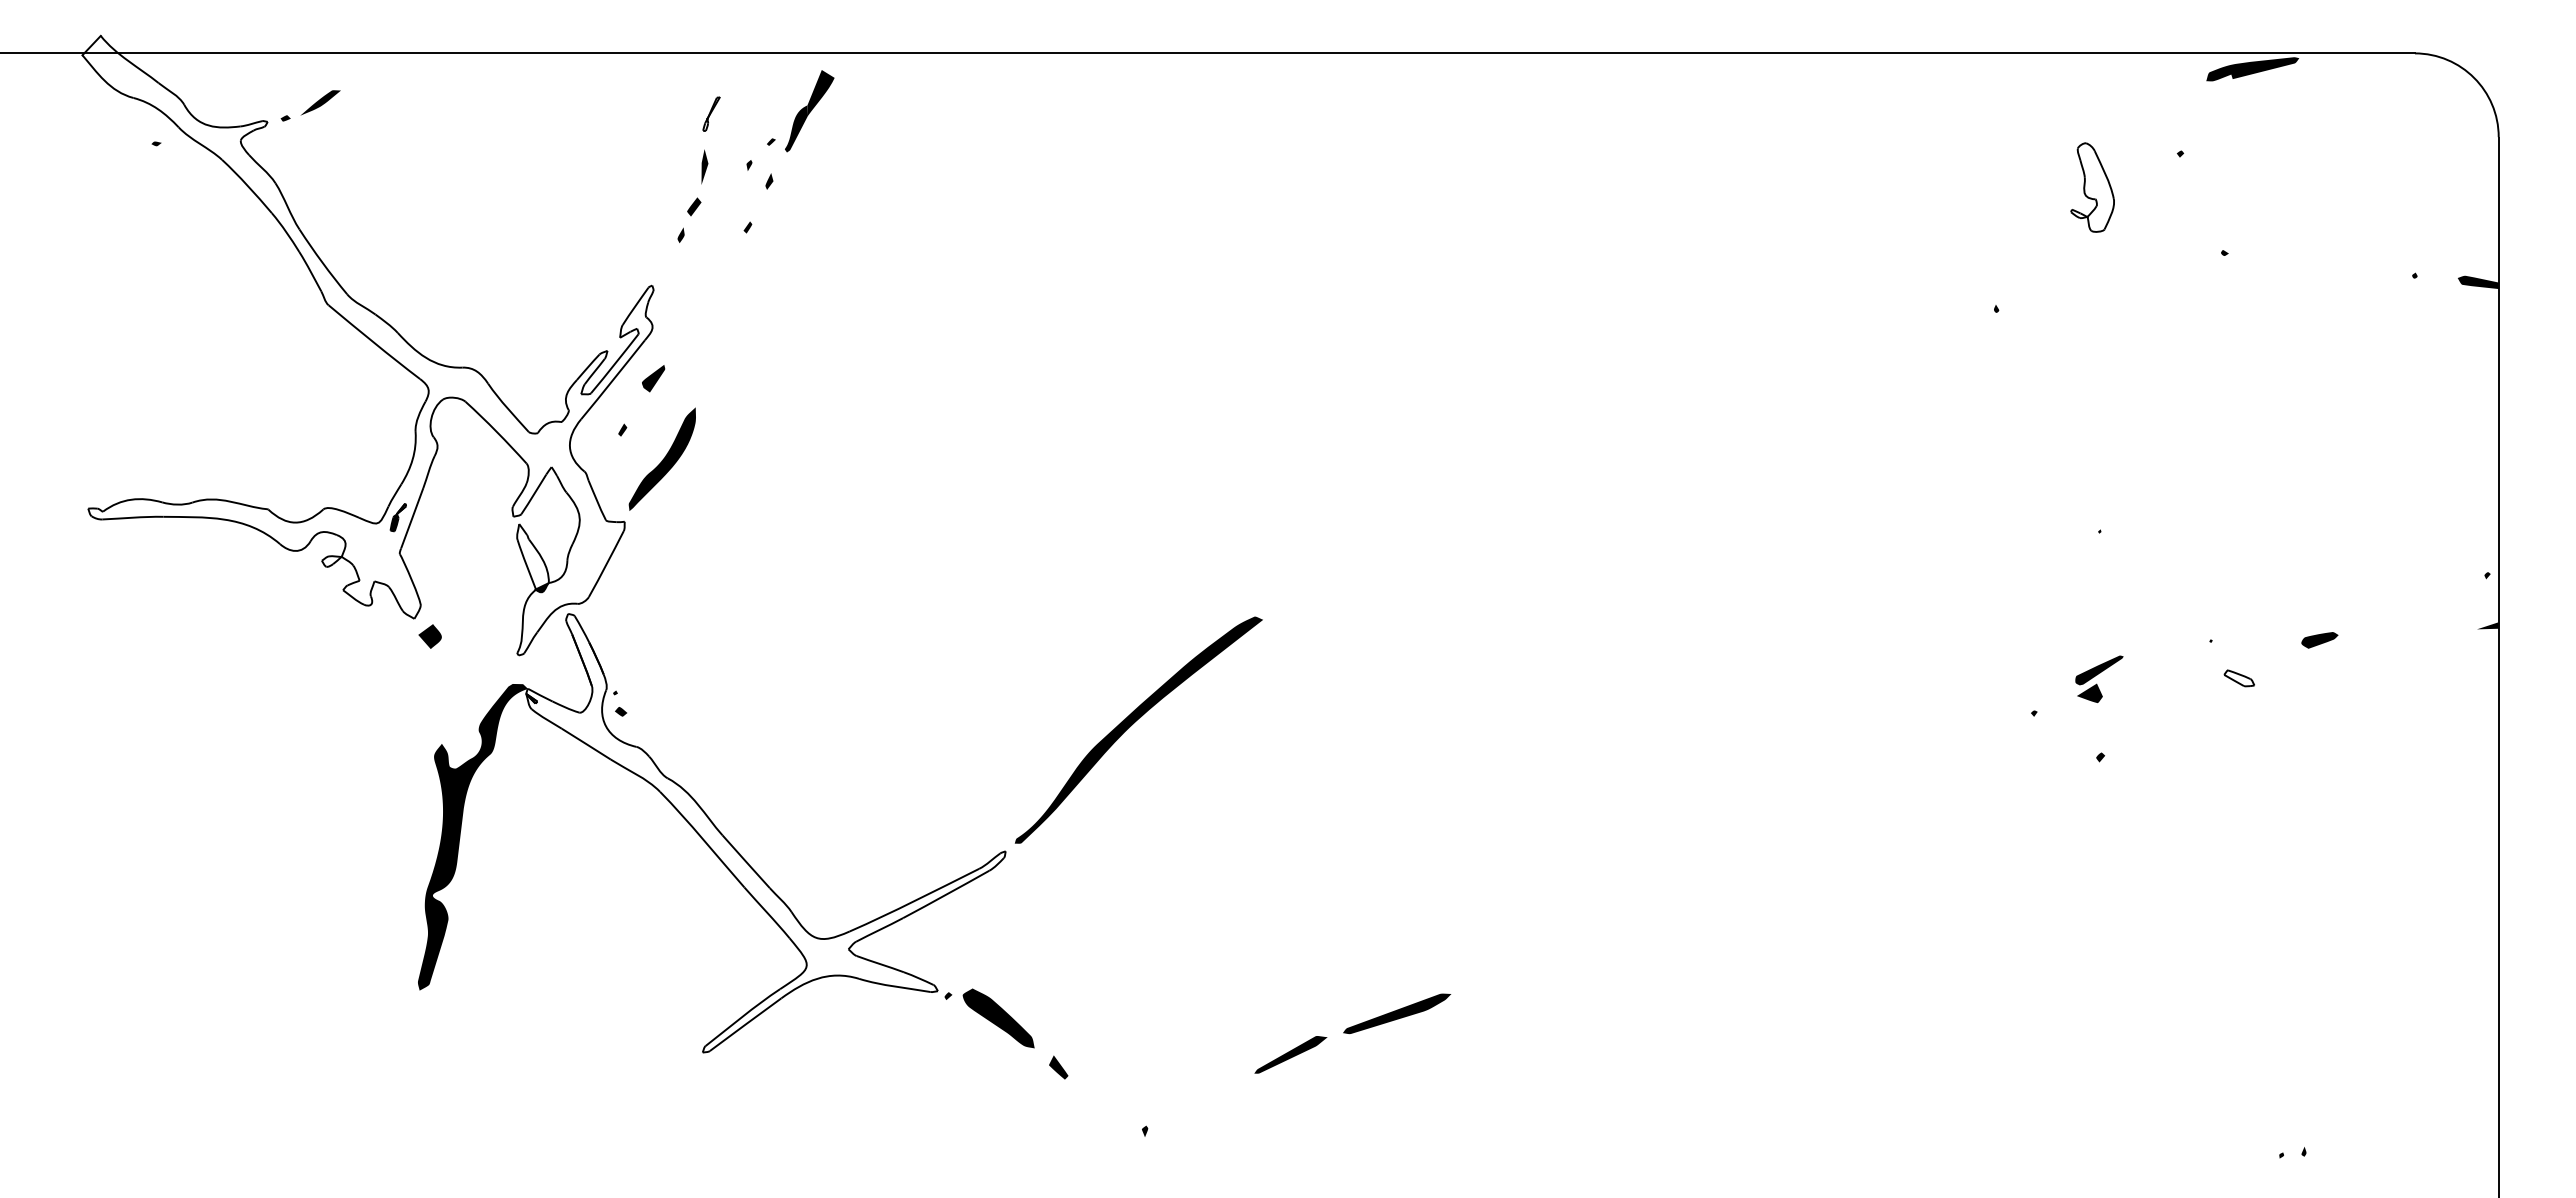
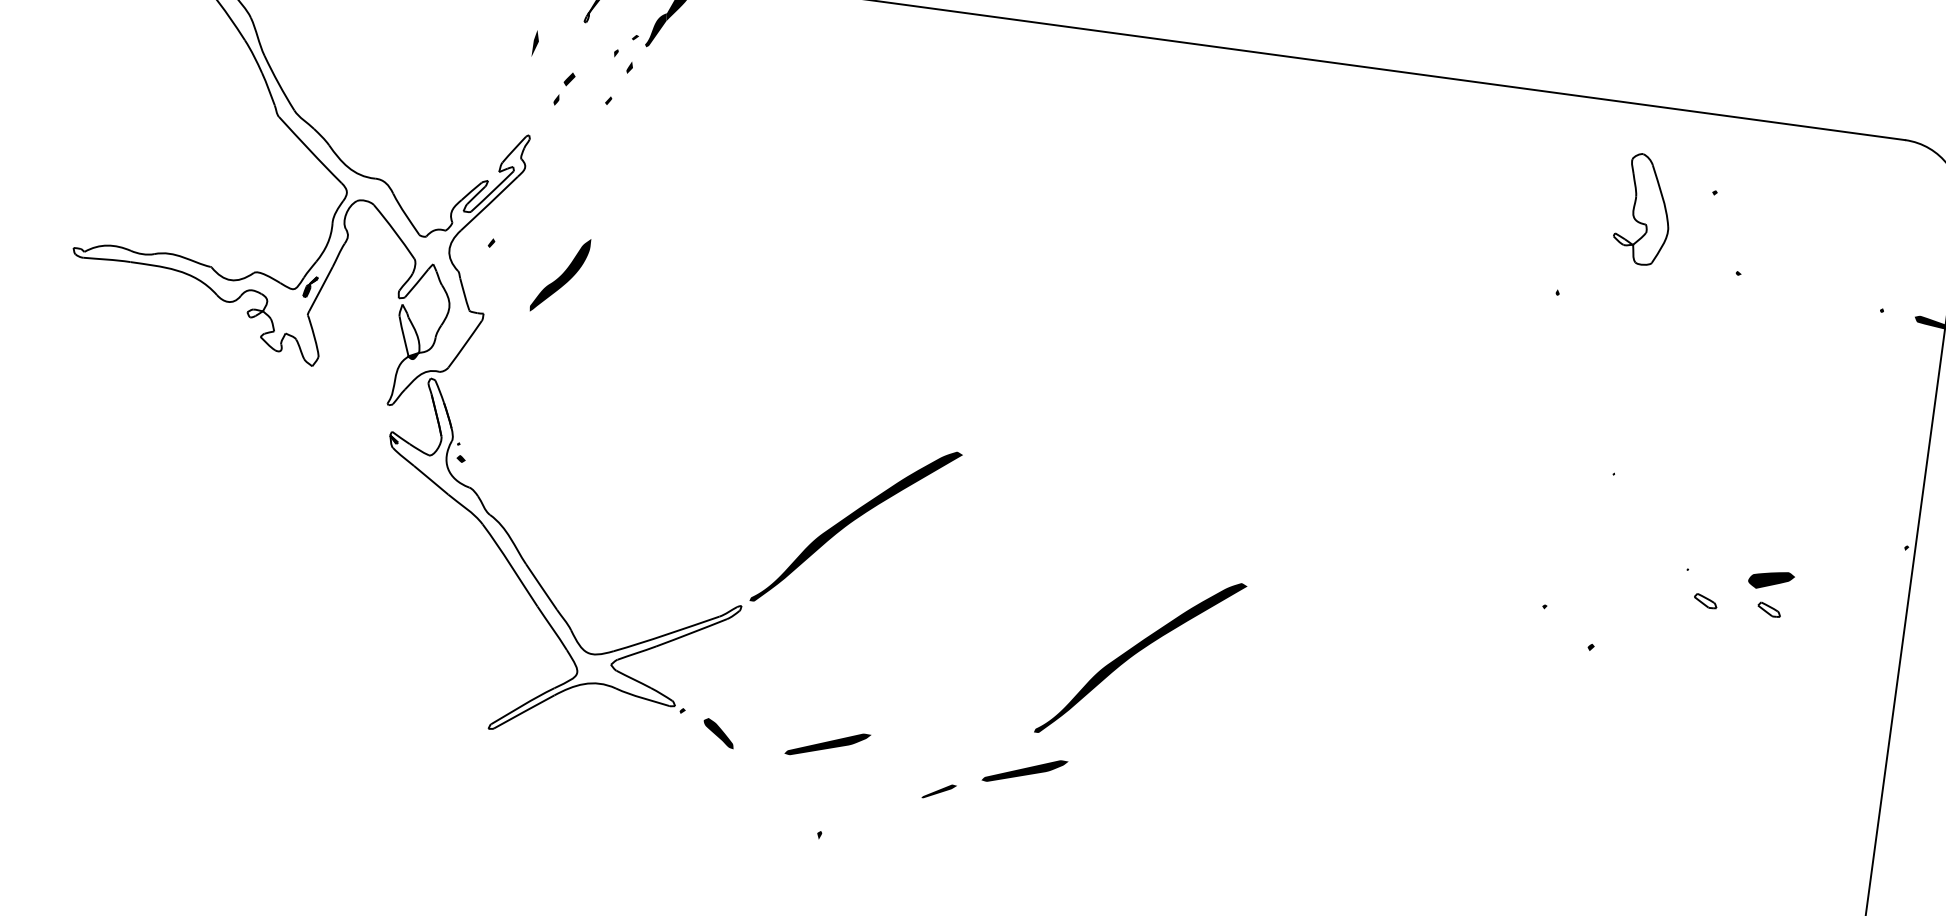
fill: (2252, 69) -> (1778, 135), removed
part: (704, 166) -> (535, 43), moved
part: (2092, 187) -> (1643, 209), size x1.6
fill: (653, 378) -> (520, 206), removed
part: (661, 458) -> (559, 274), moved
fill: (2487, 625) -> (1901, 586), removed
fill: (429, 636) -> (322, 381), removed
part: (2319, 640) -> (1771, 580), size x1.6
part: (2099, 678) -> (1598, 586), removed
part: (2321, 678) -> (1768, 609), added
fill: (472, 836) -> (334, 539), removed
part: (1520, 843) -> (1137, 653), added
part: (1140, 1013) -> (828, 744), added
part: (998, 1018) -> (718, 733), size x0.6
part: (1290, 1054) -> (939, 791), size x0.6
fill: (1058, 1067) -> (759, 777), removed

